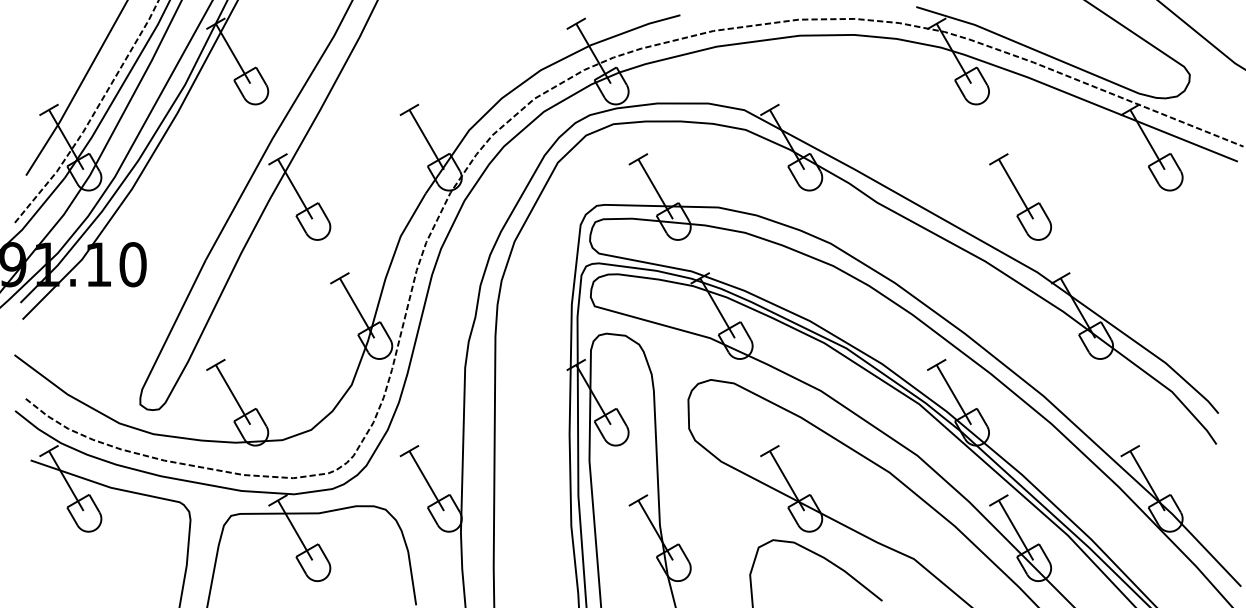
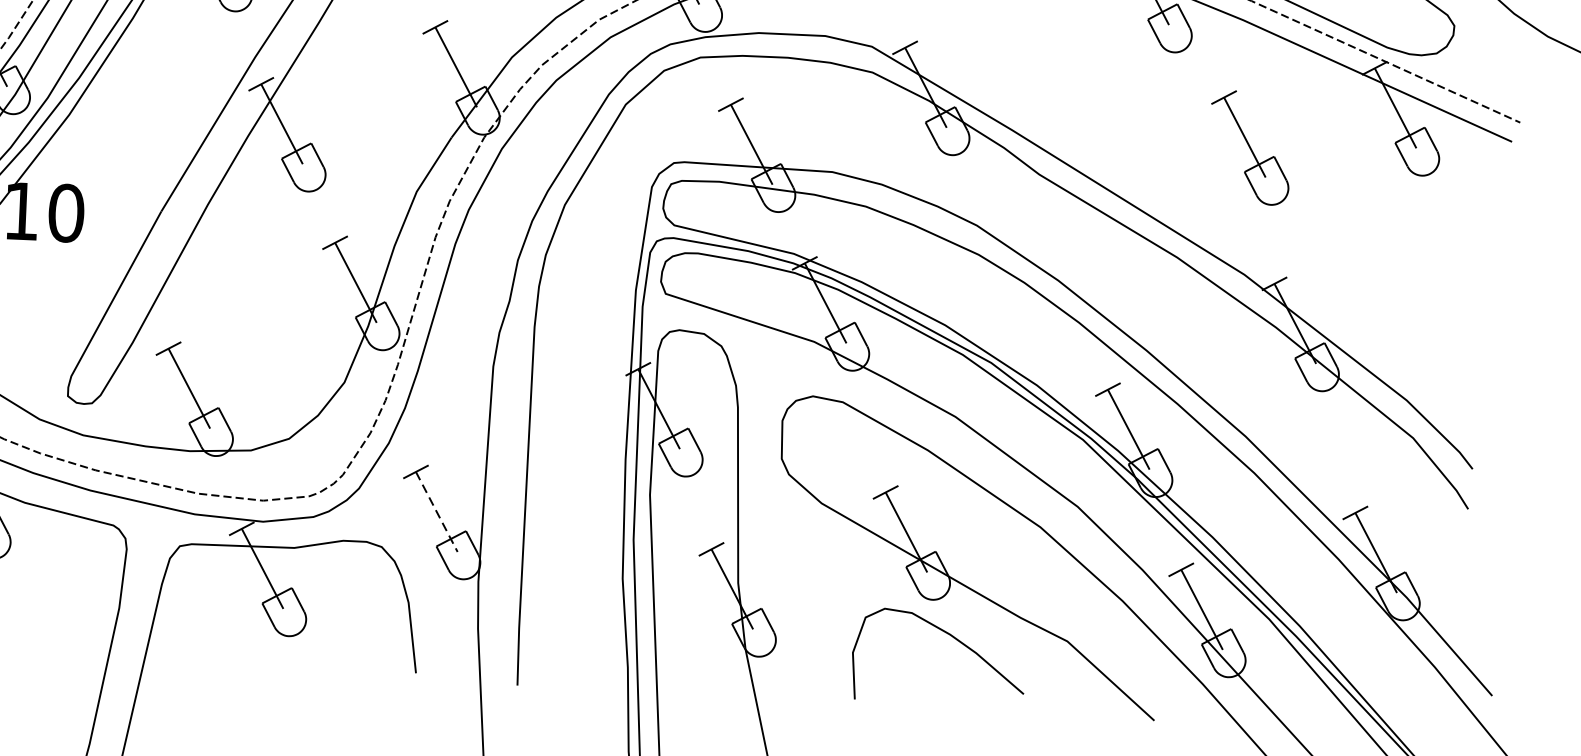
part: (1020, 196) -> (1250, 147), moved
line: (426, 481) -> (436, 512), solid -> dashed

